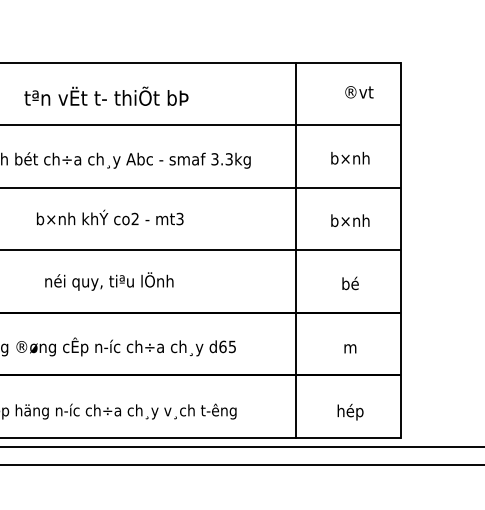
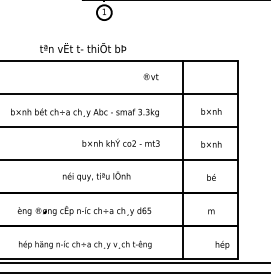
text: (358, 91) -> (150, 76), moved
text: (107, 95) -> (83, 47), moved
text: (109, 216) -> (120, 142), moved
text: (109, 281) -> (96, 176), moved
text: (350, 410) -> (222, 244), moved

